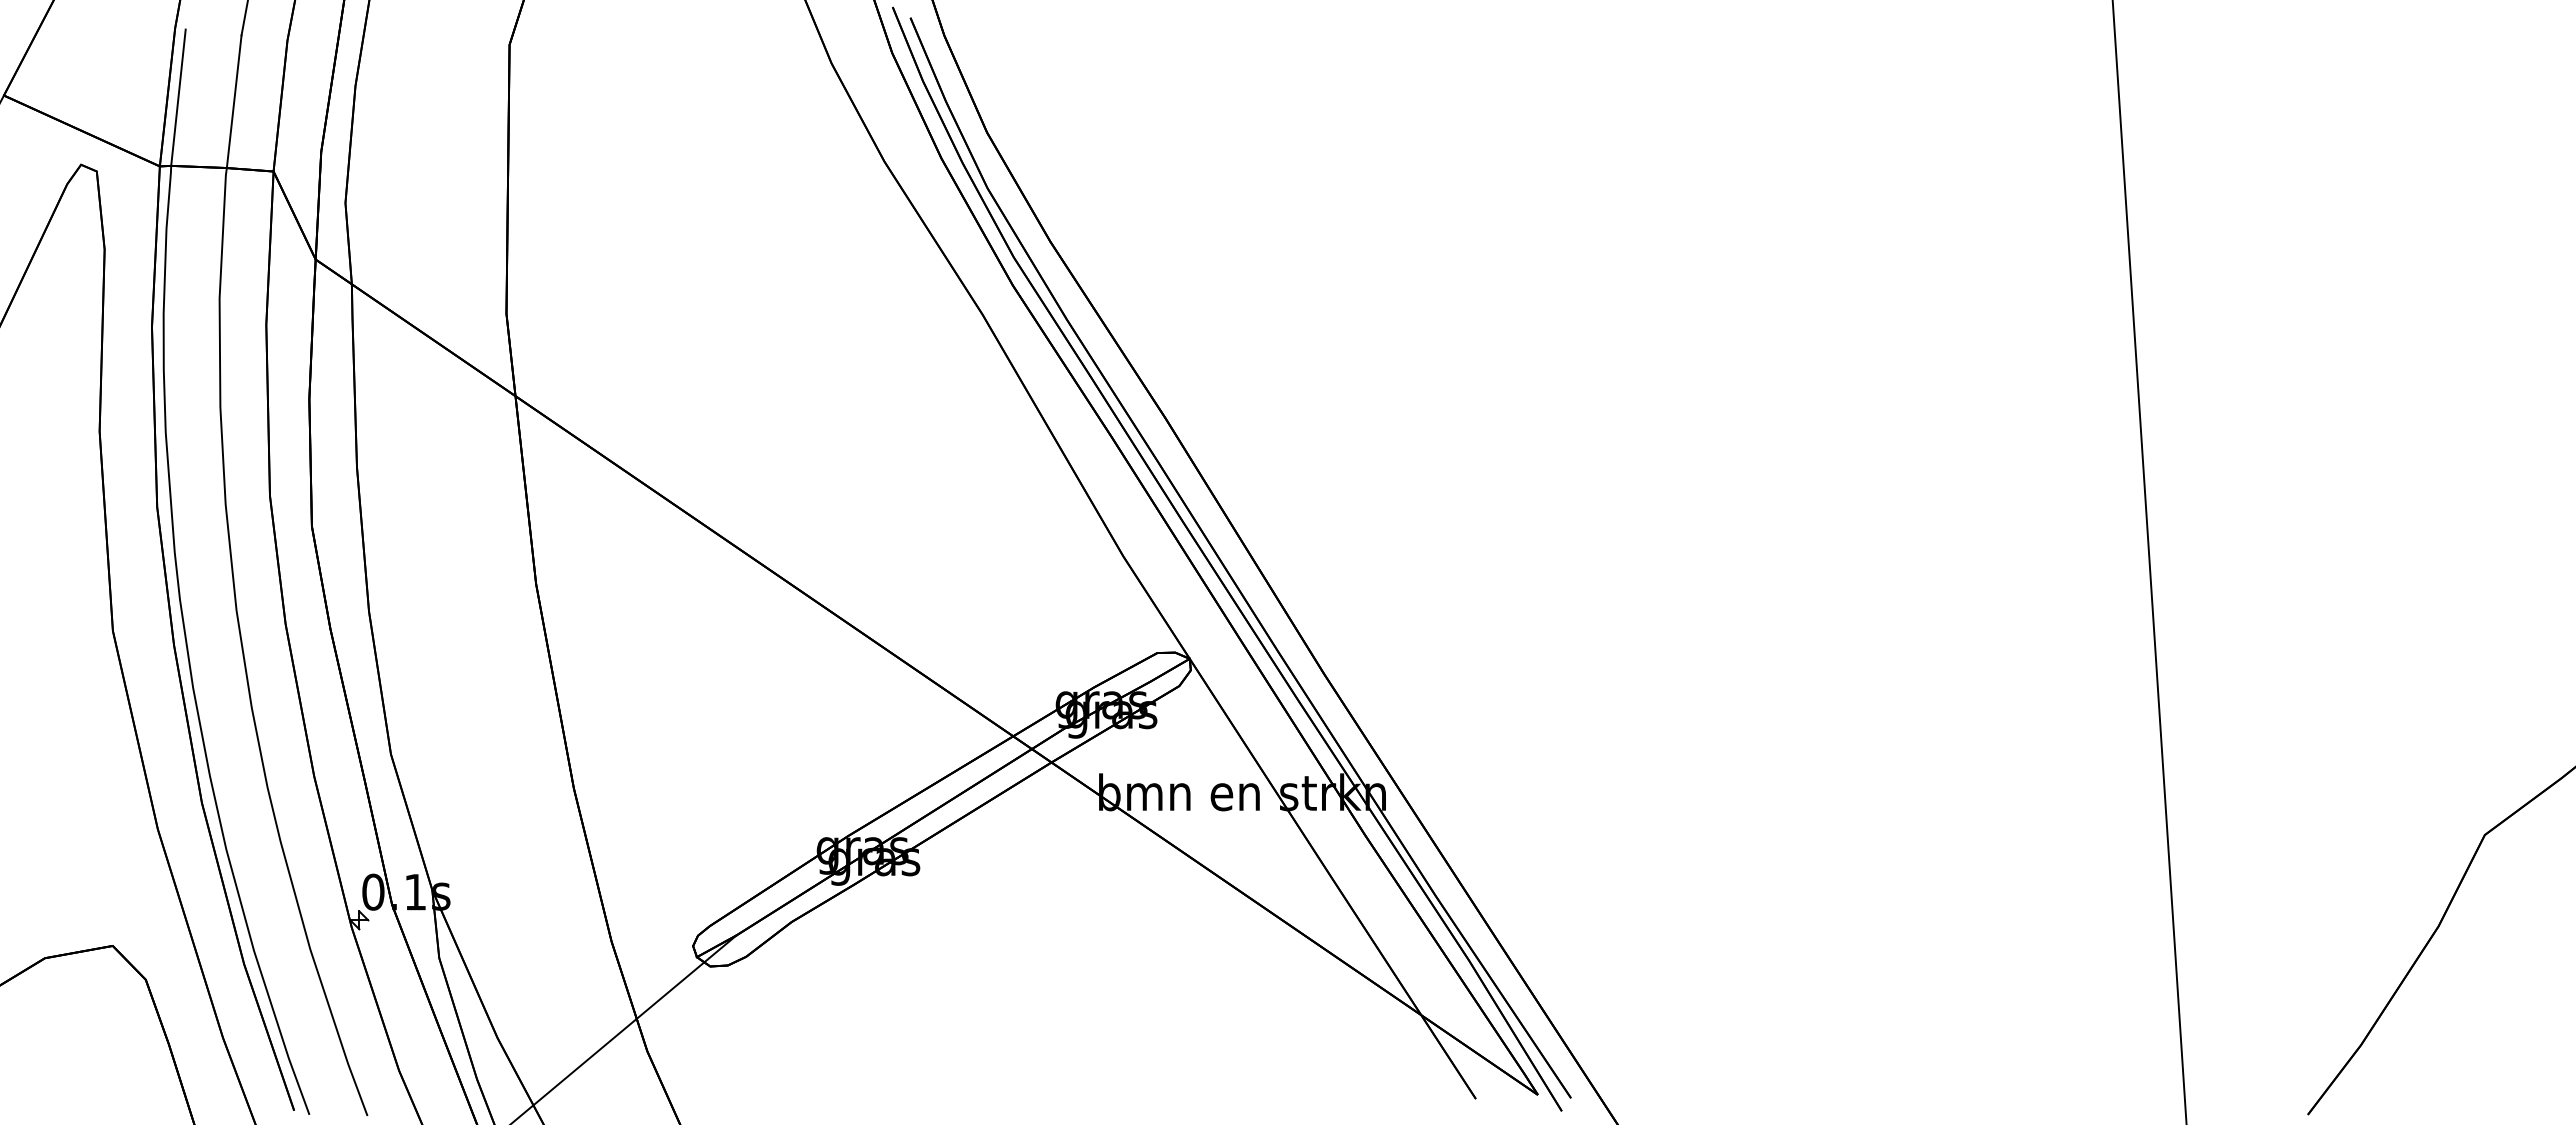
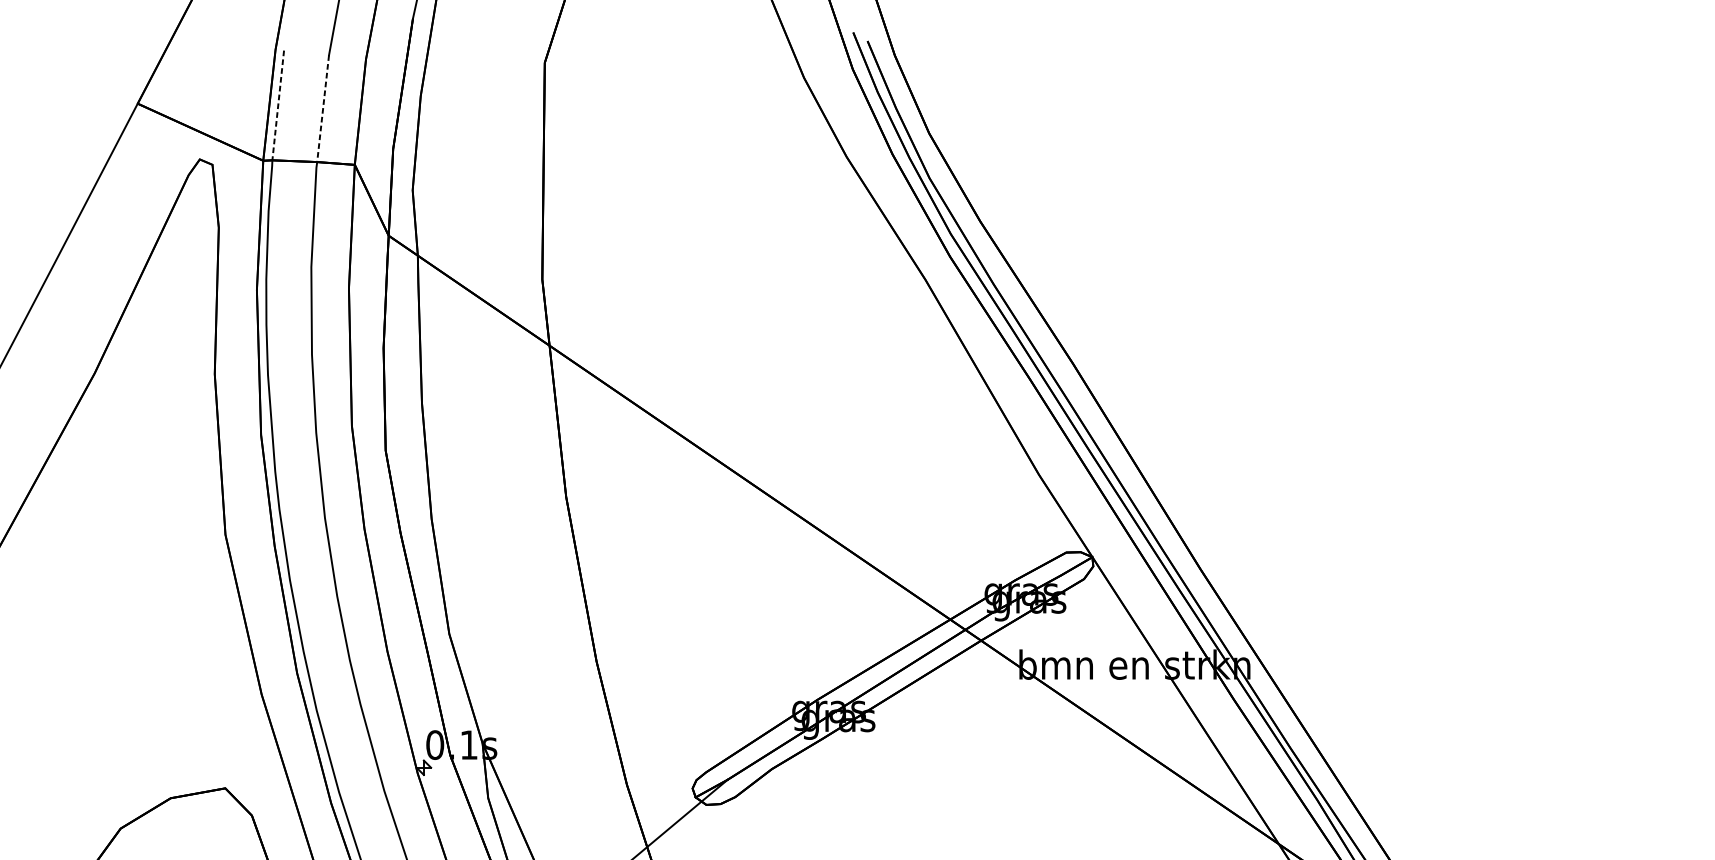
line: (178, 97) -> (278, 105), solid -> dashed
line: (234, 101) -> (323, 108), solid -> dashed

